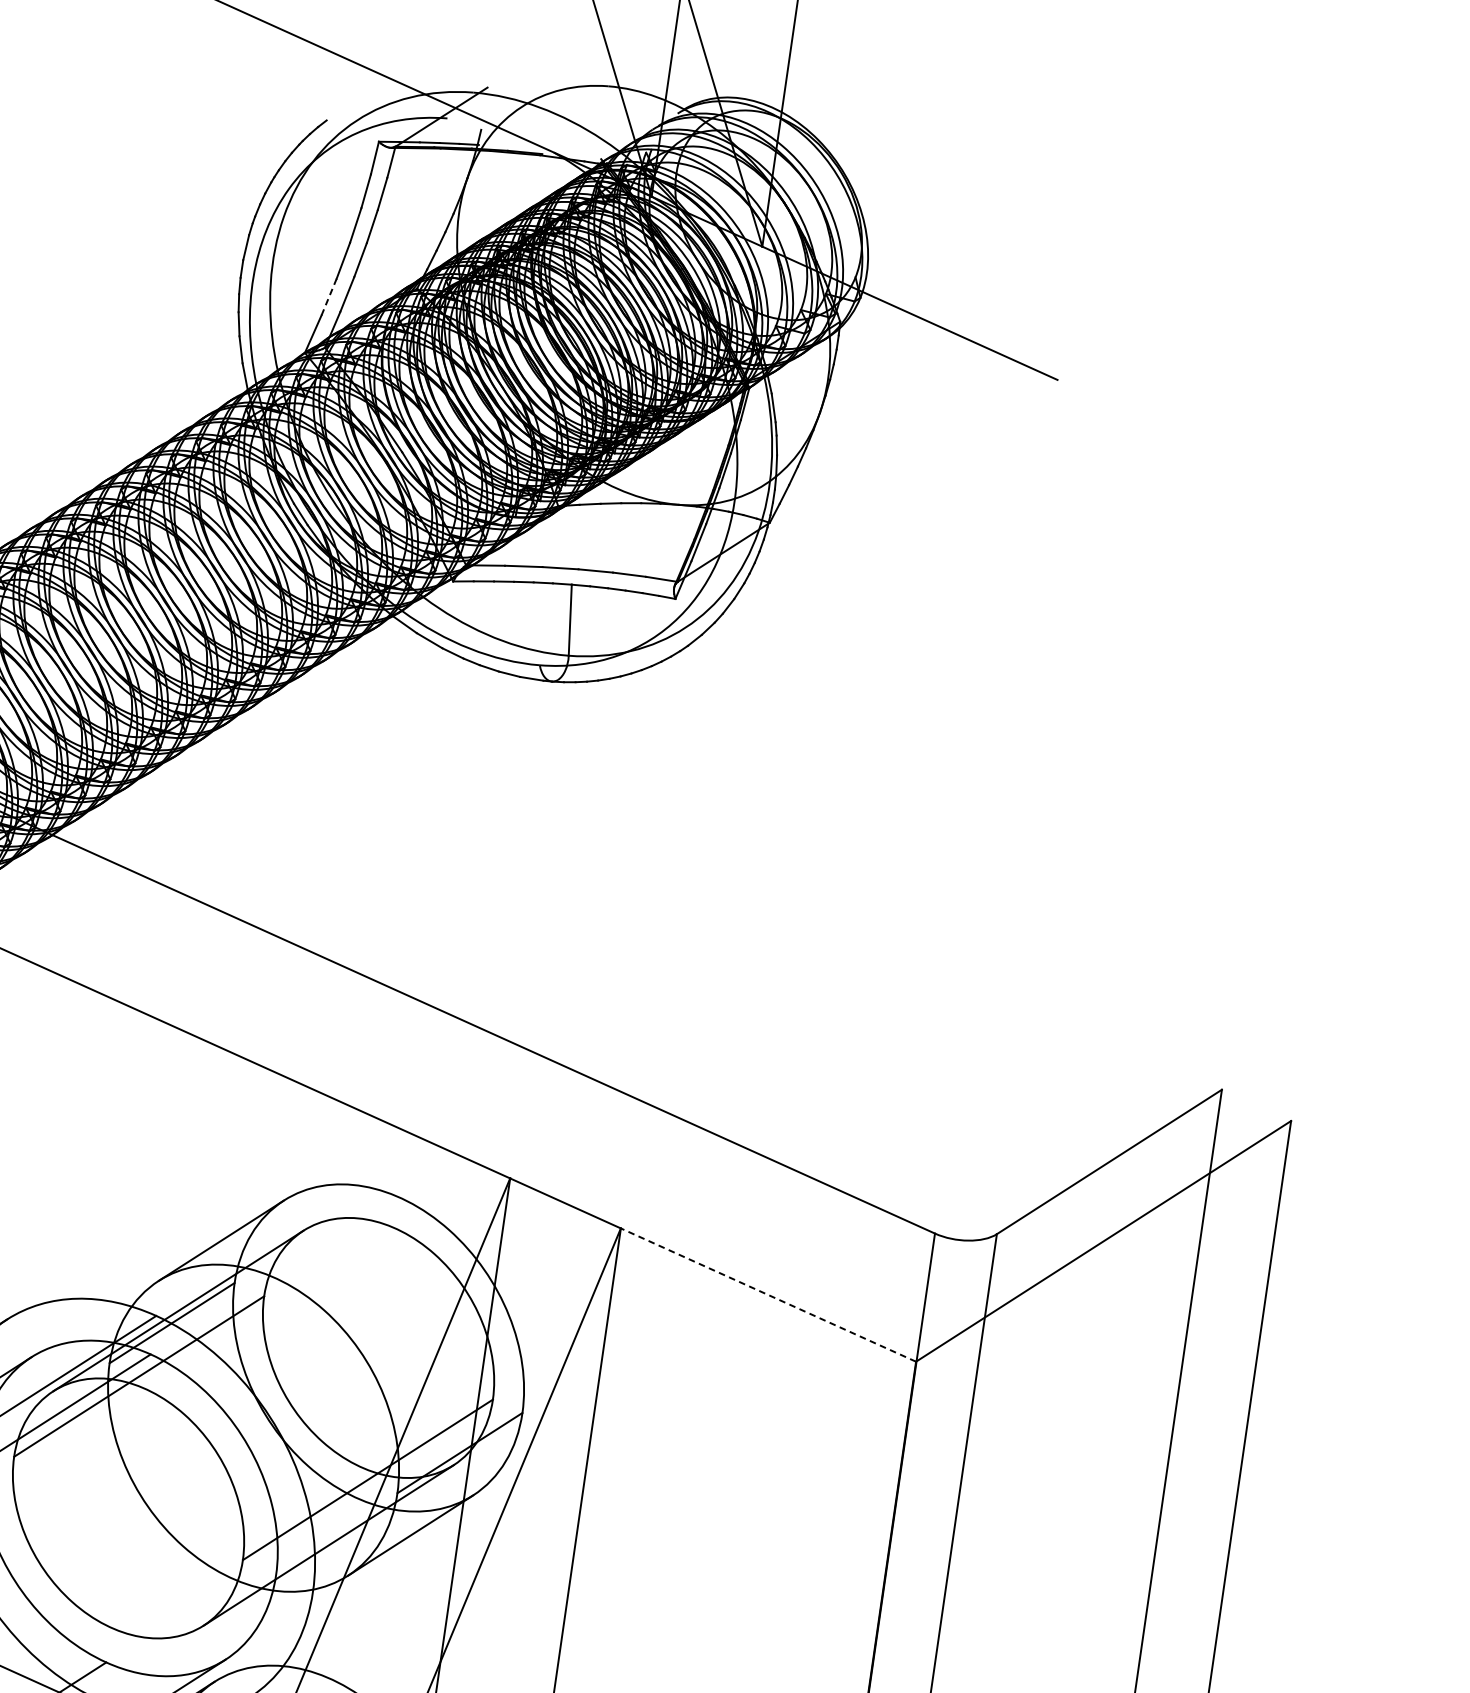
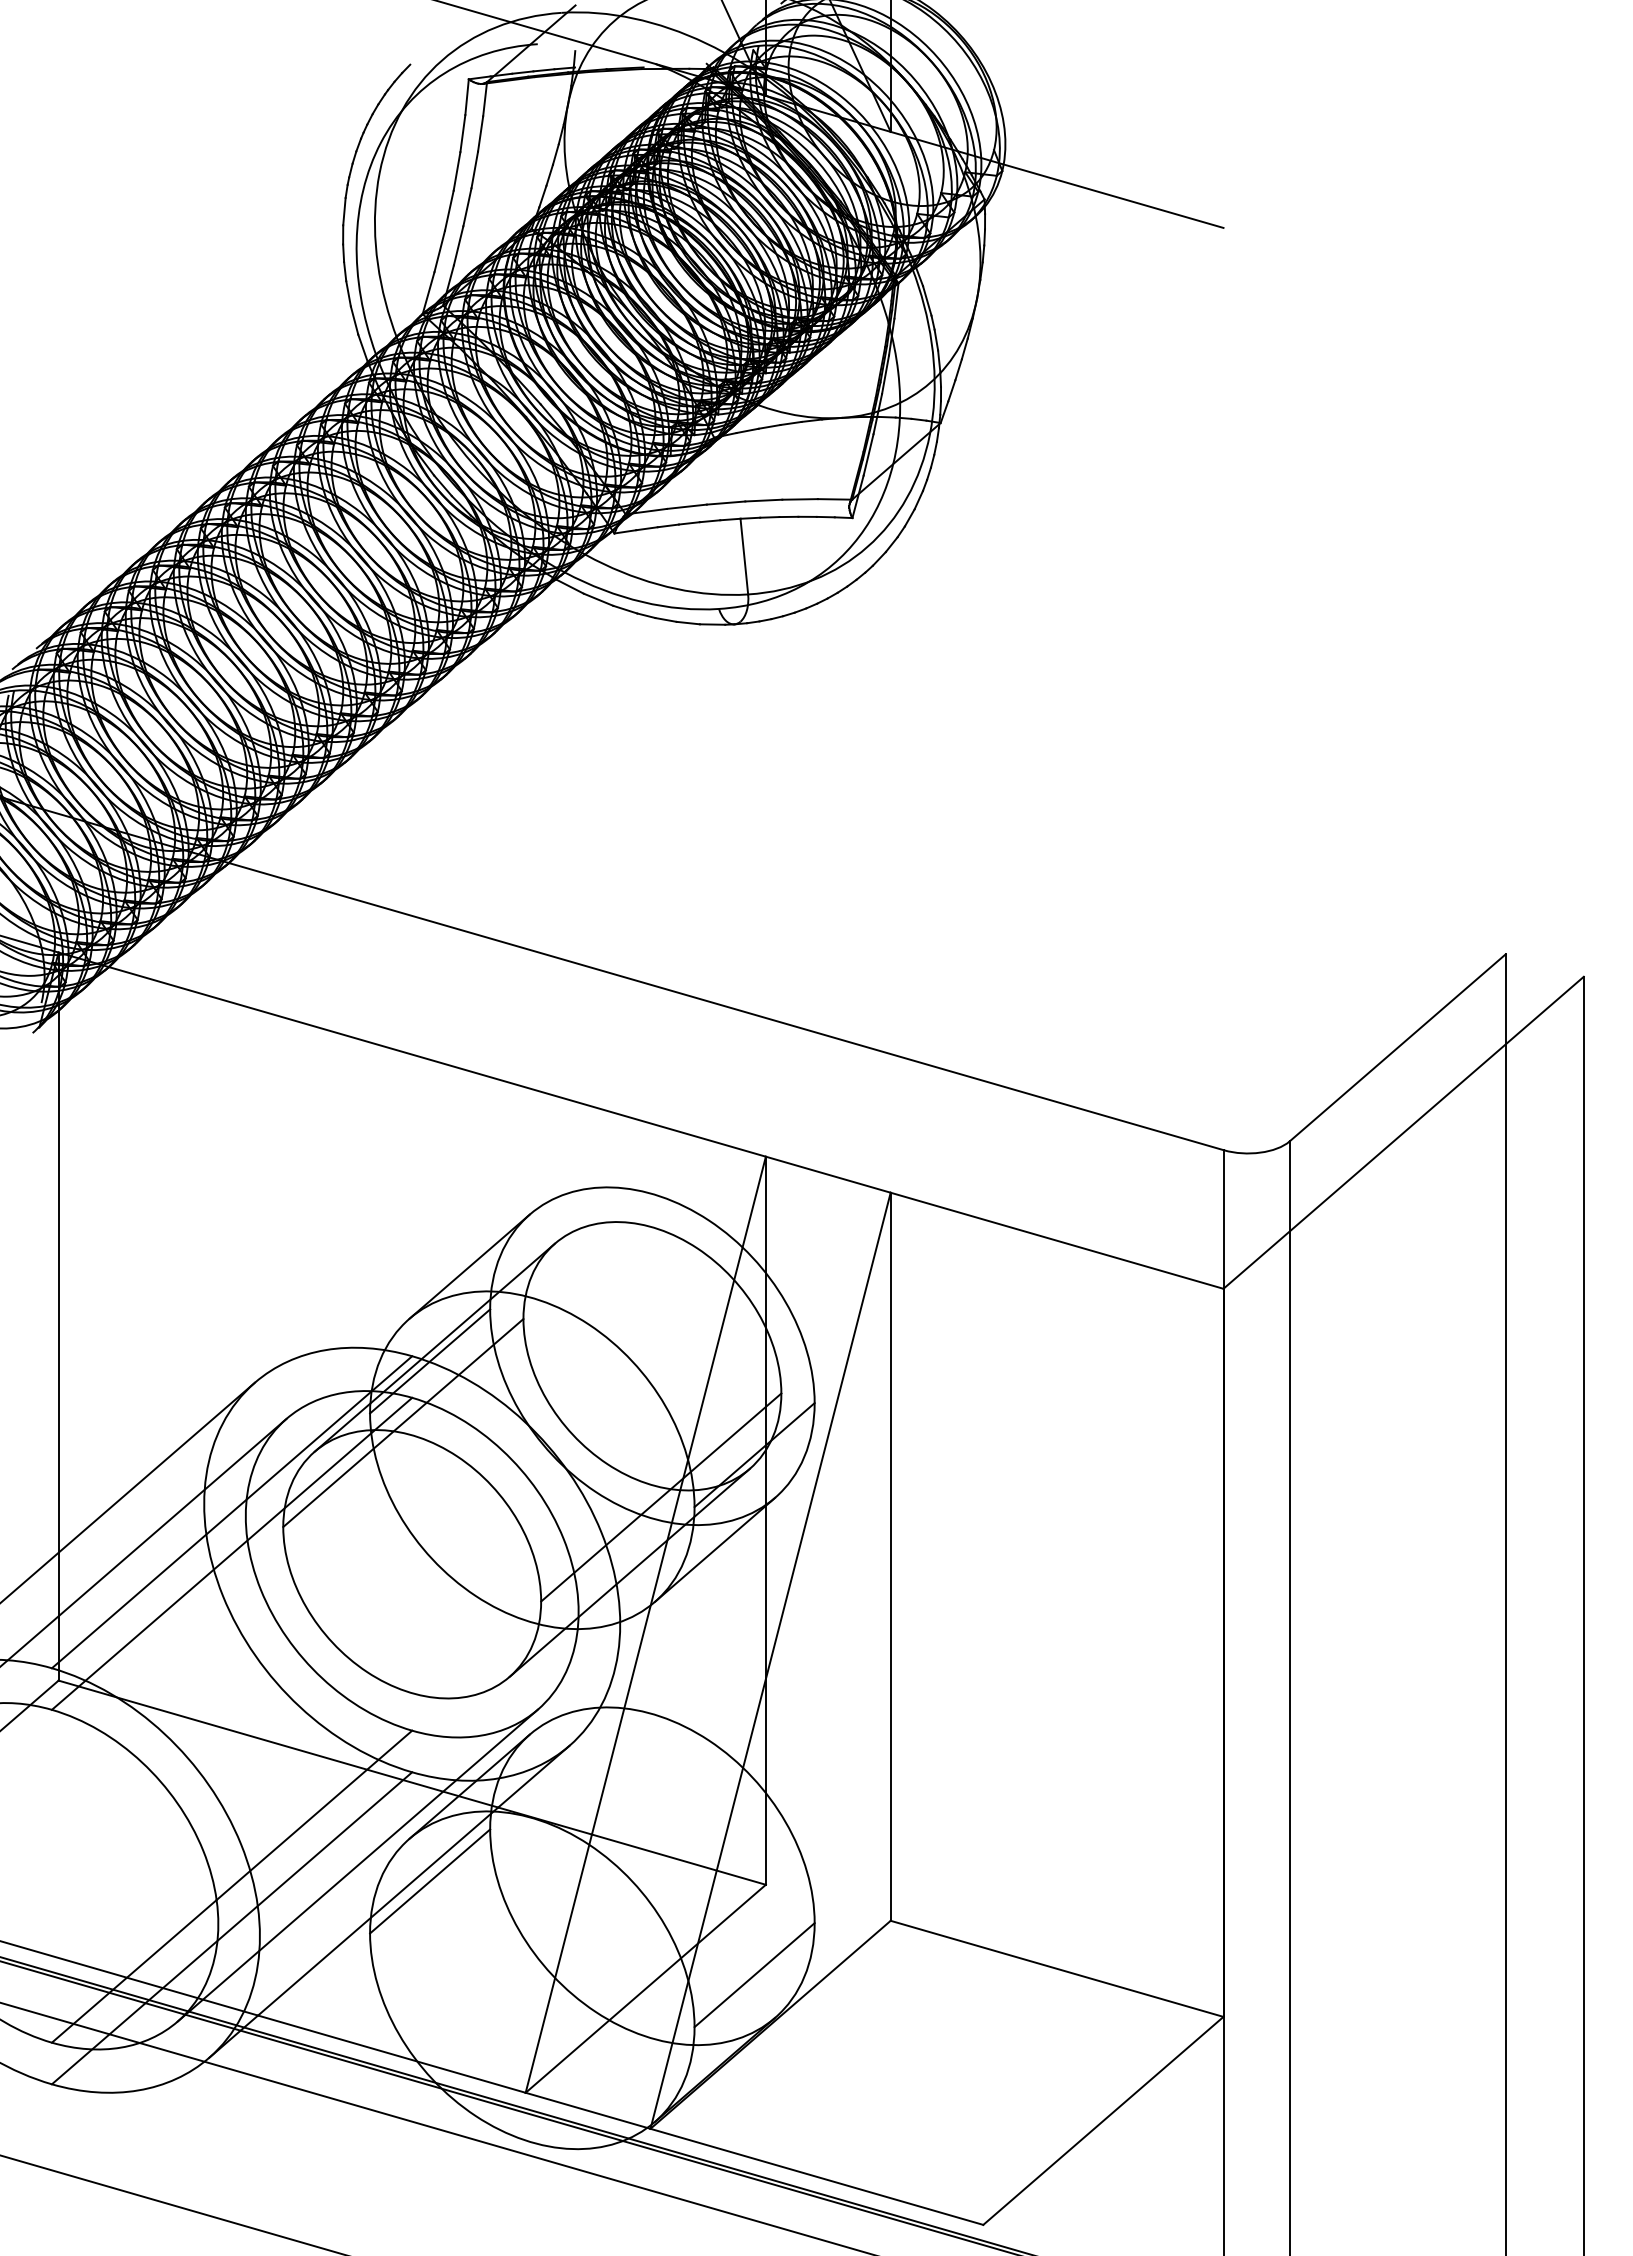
line: (328, 297) -> (439, 251), dashed -> solid
line: (767, 1294) -> (1056, 1240), dashed -> solid

